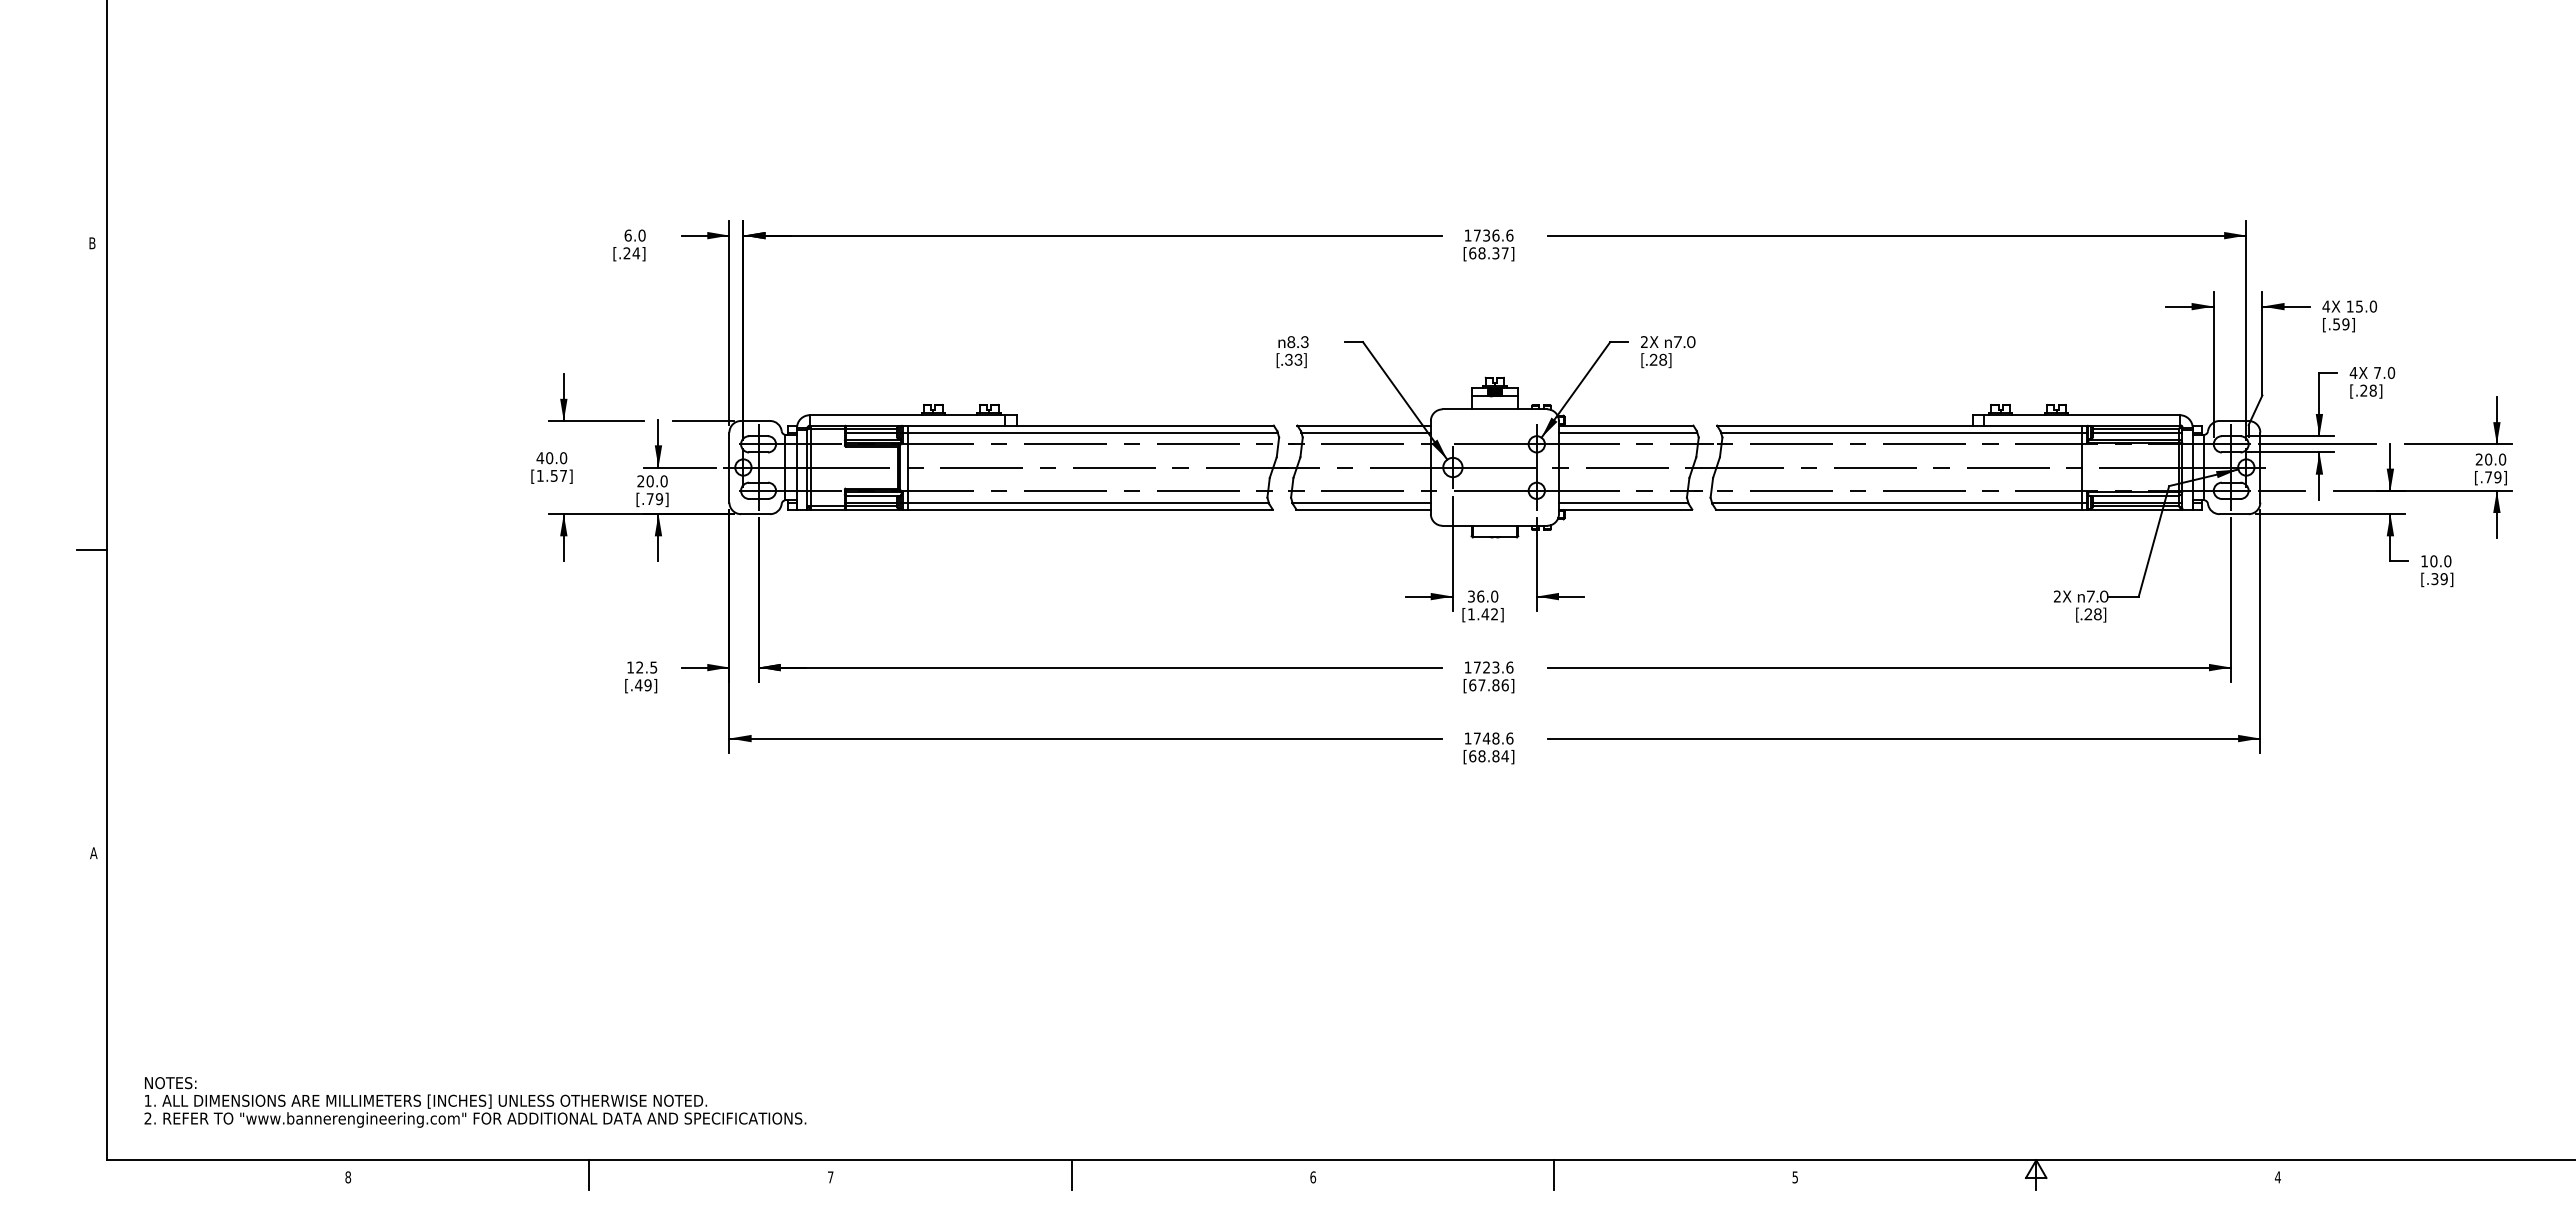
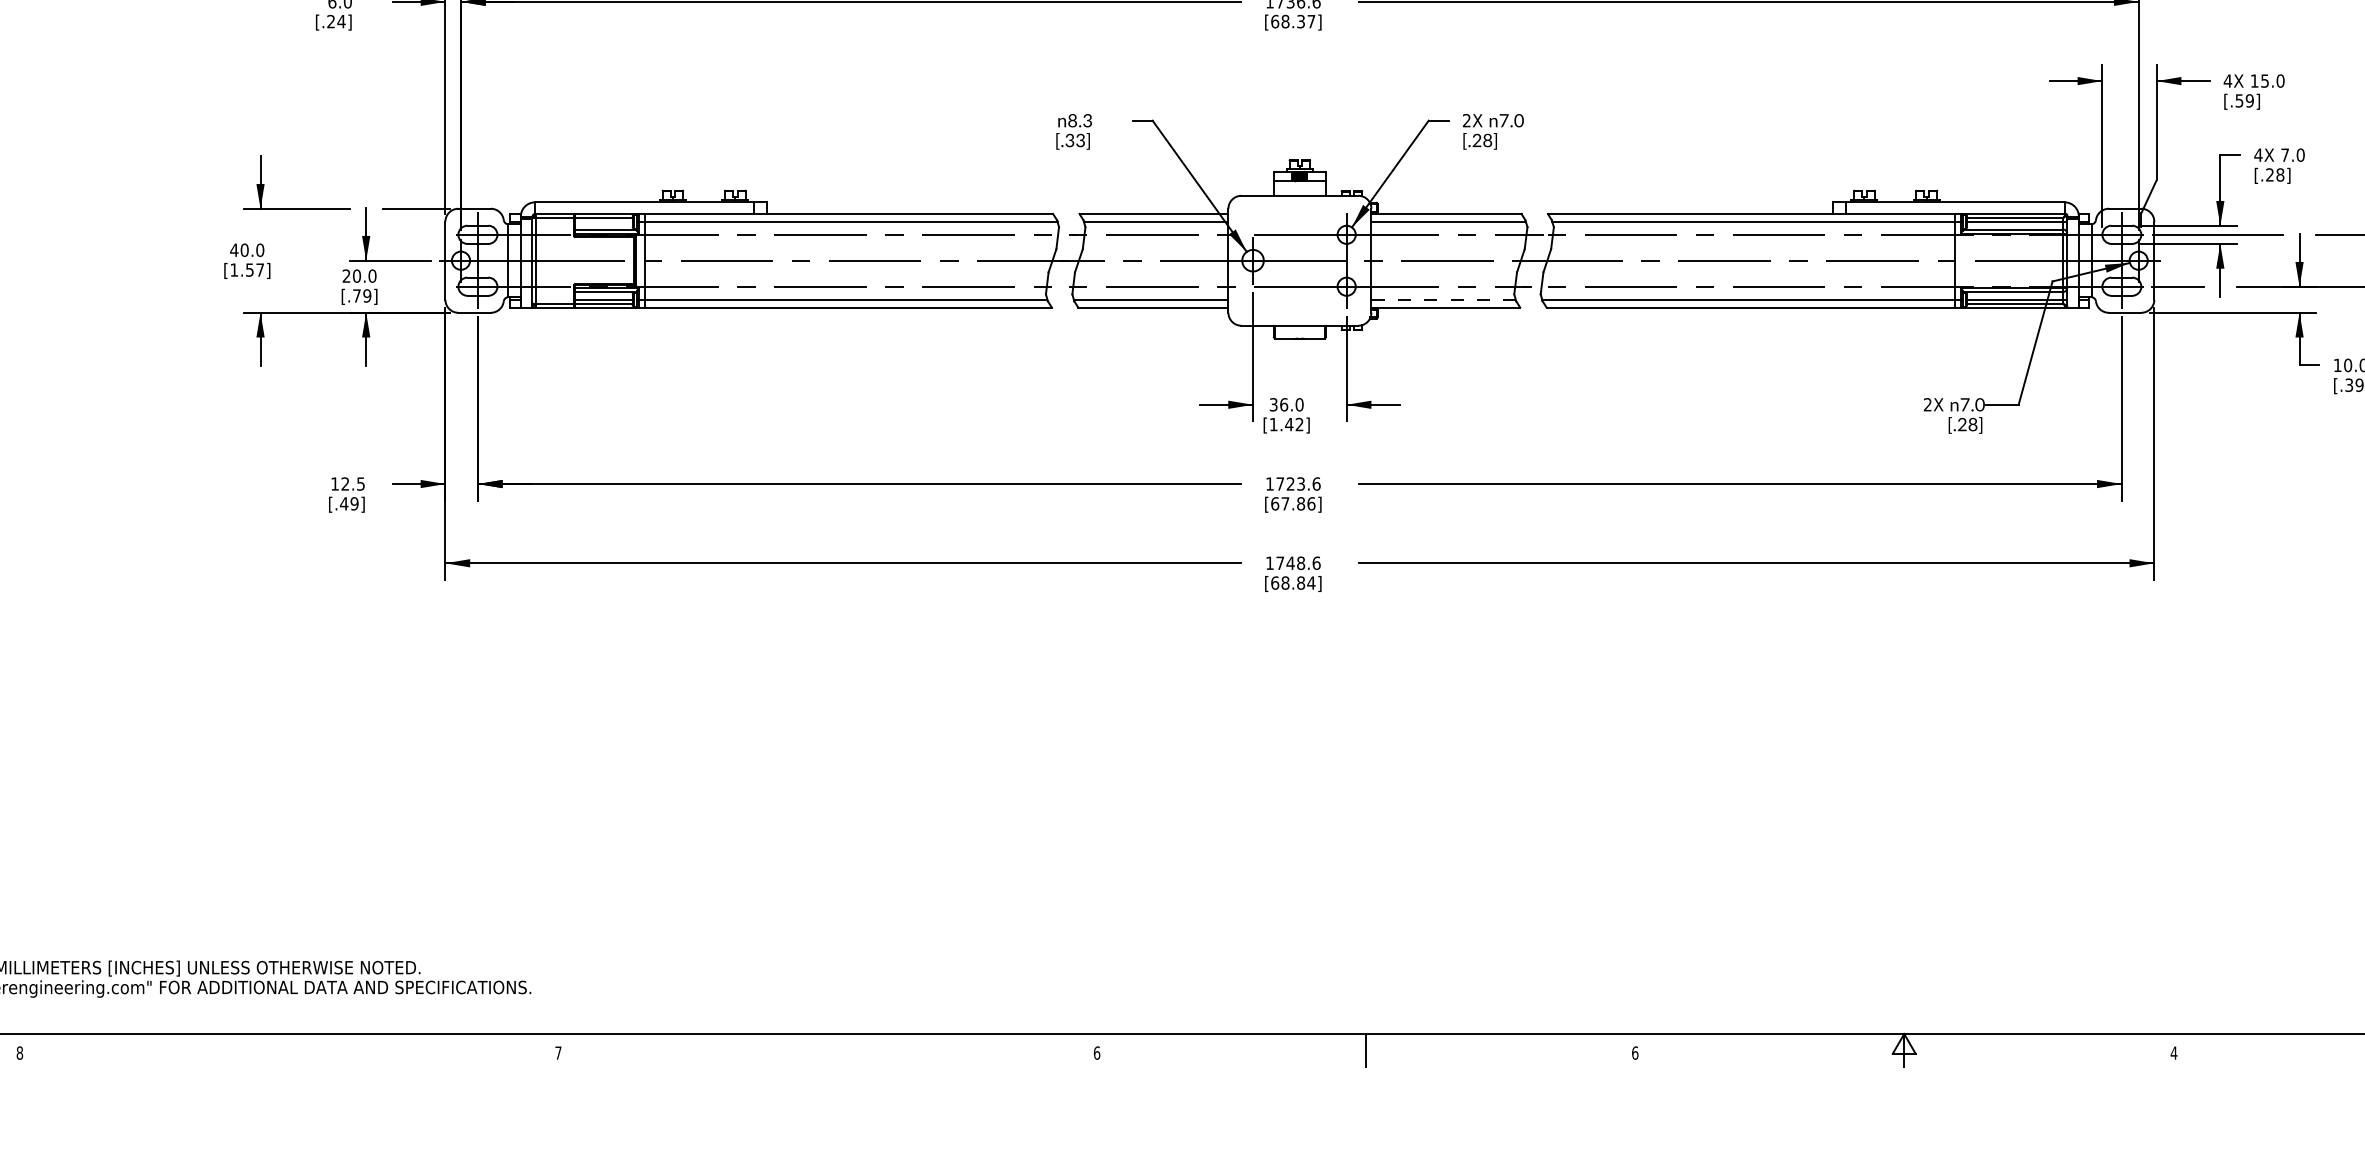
line: (870, 432) -> (602, 221), removed
line: (1623, 502) -> (1443, 299), solid -> dashed
line: (589, 1174) -> (289, 1049), removed
line: (1071, 1175) -> (827, 1051), removed
text: (1795, 1177) -> (1635, 1053), 5 -> 6

